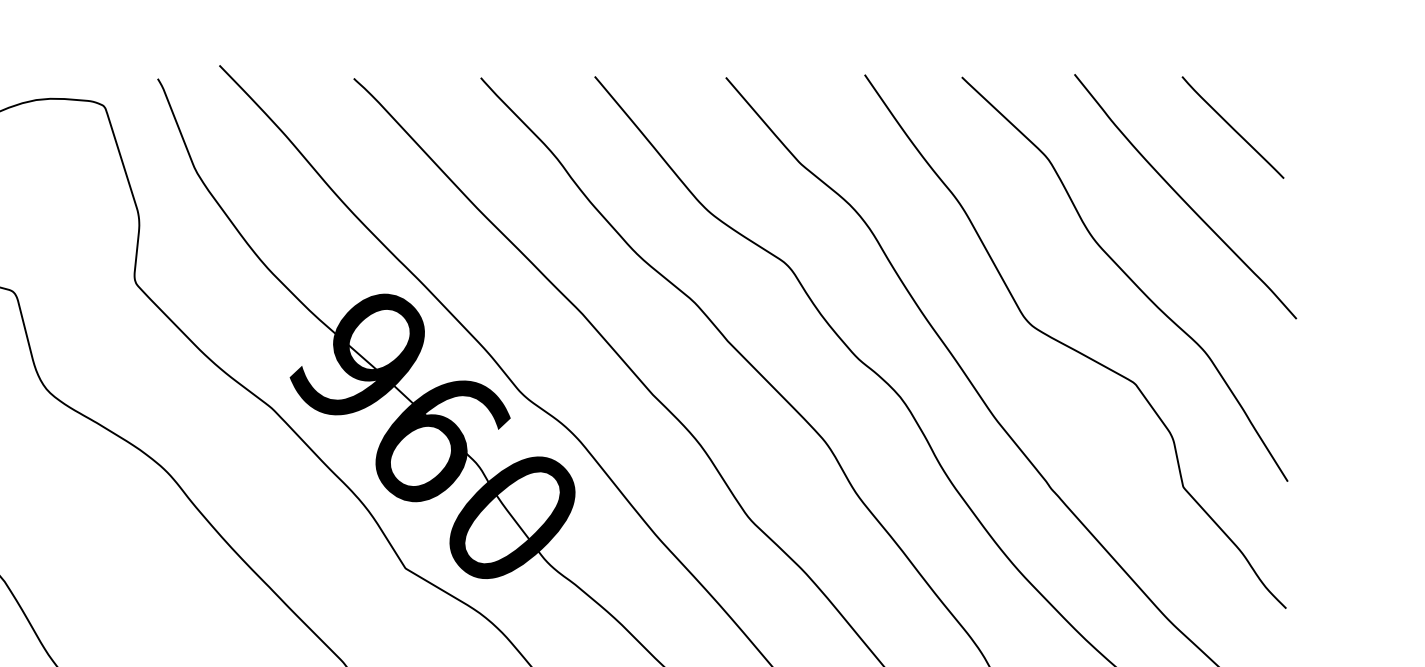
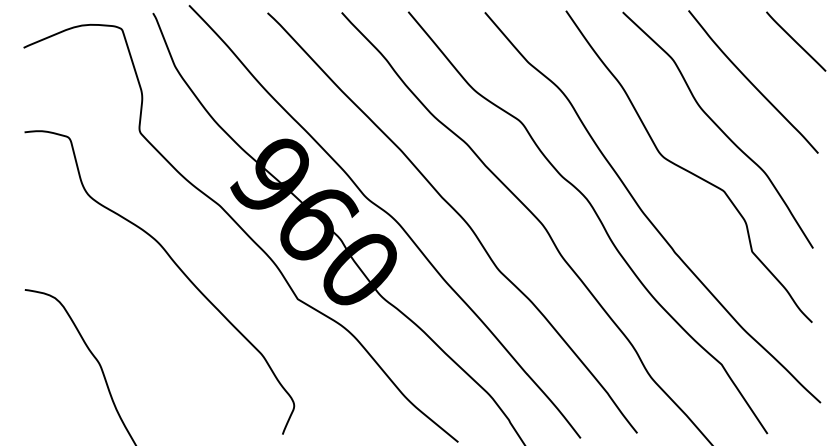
line: (1233, 127) -> (796, 41), moved

